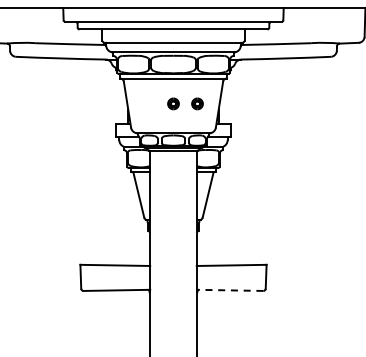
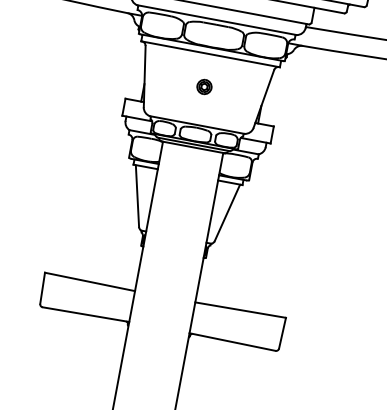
part: (197, 103) -> (235, 92), removed
line: (229, 290) -> (231, 342), dashed -> solid

